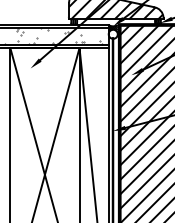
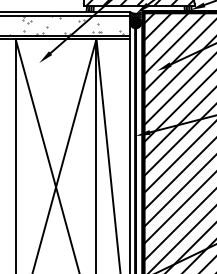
hatch: (112, 33) -> (135, 22), added

